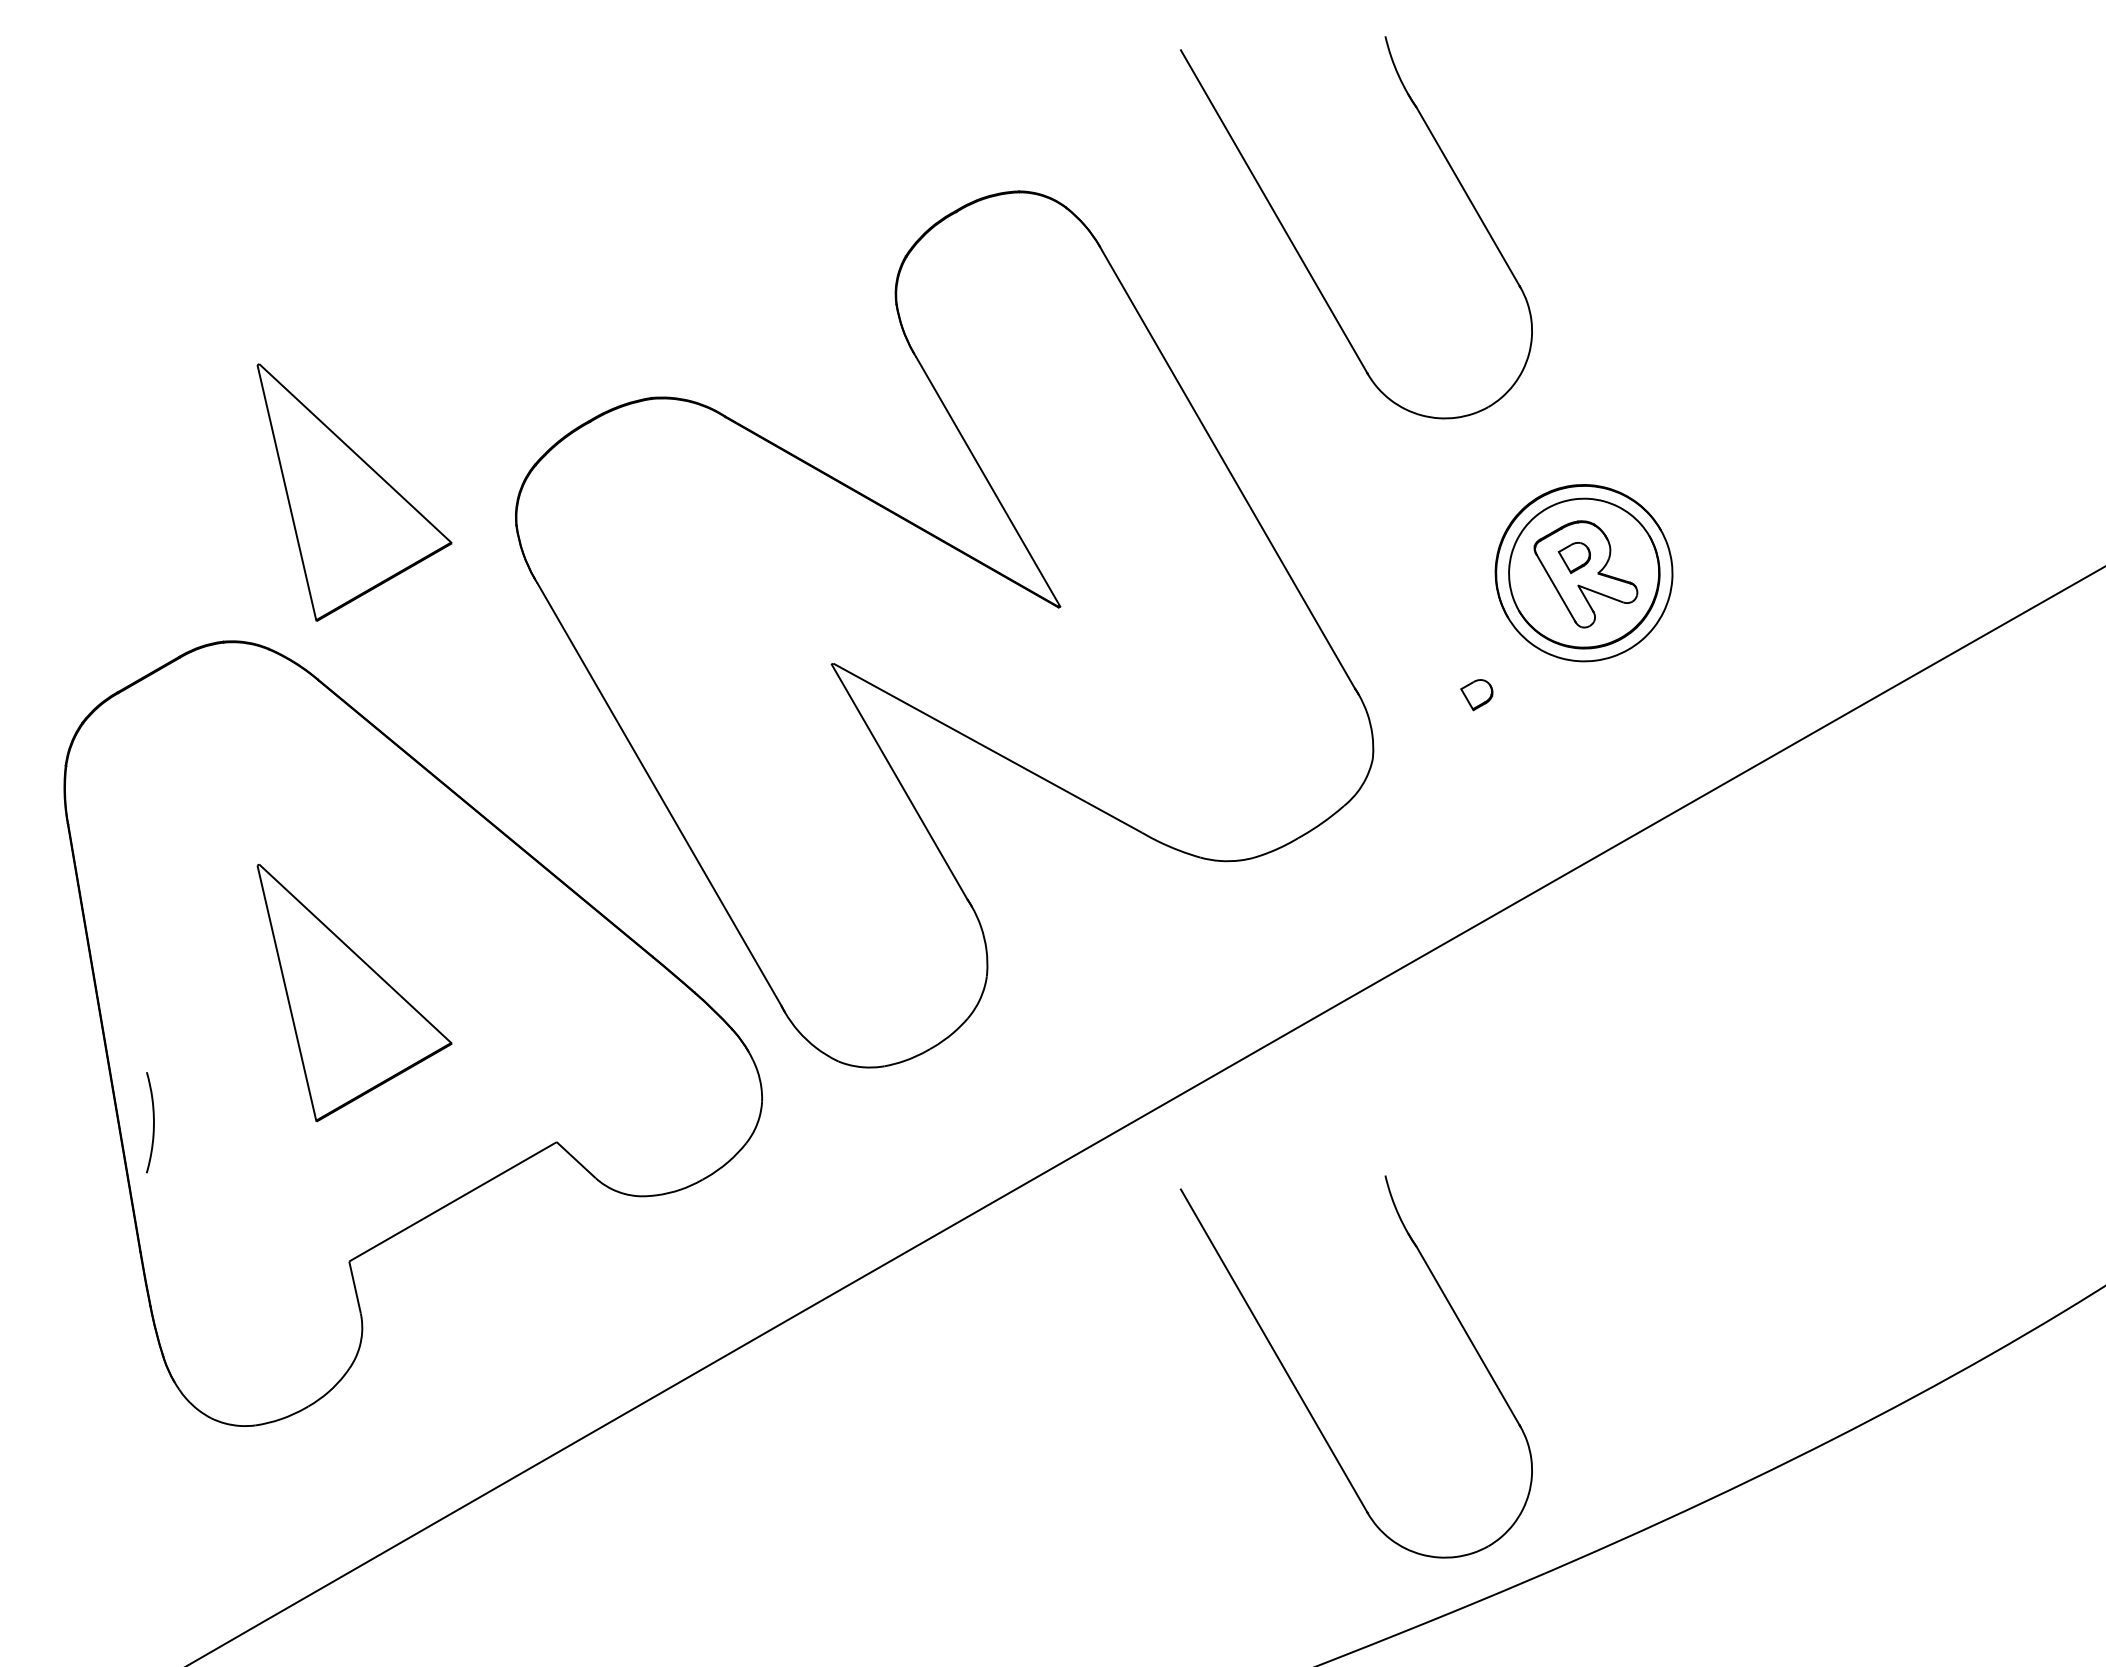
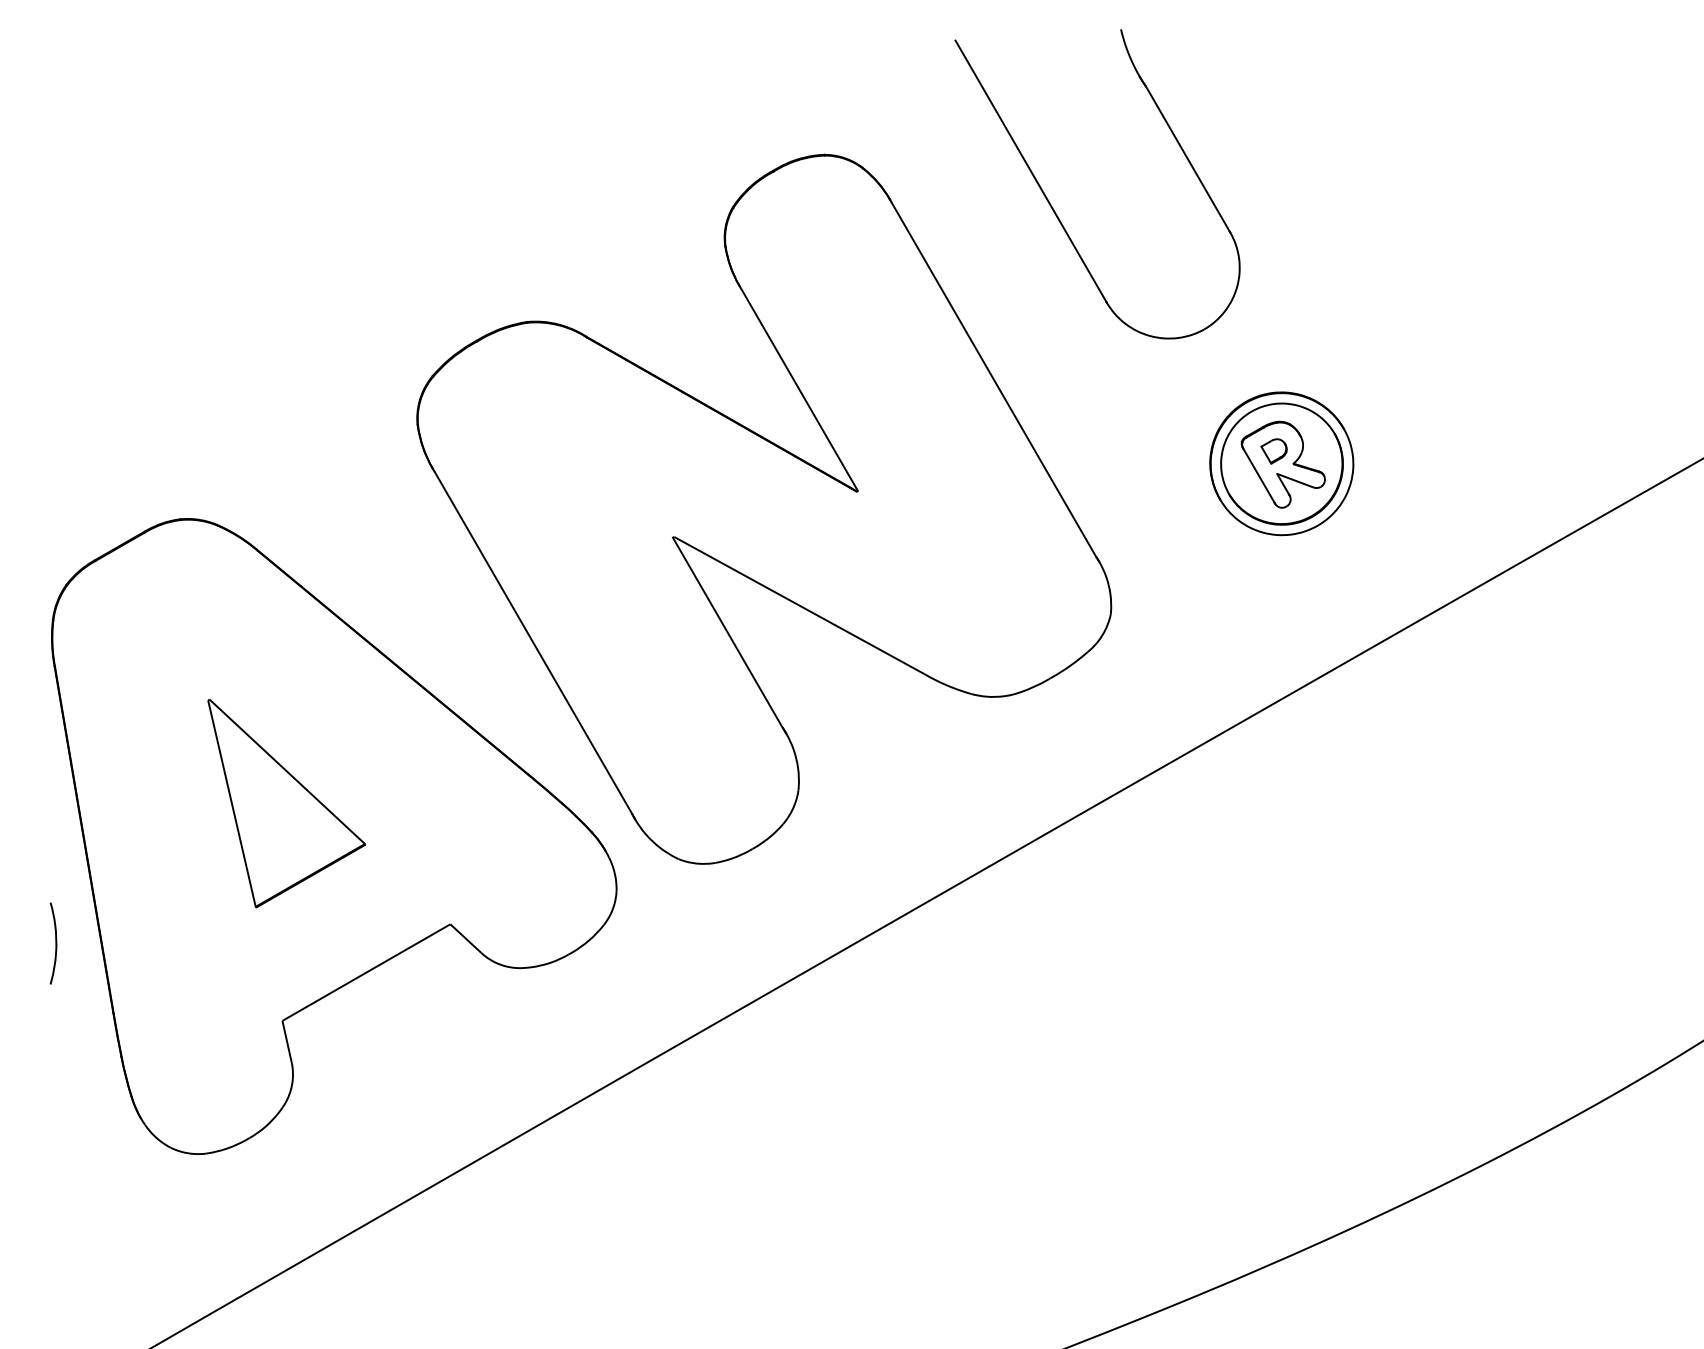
part: (354, 492) -> (286, 398), removed
part: (1476, 695) -> (1194, 562), removed
curve: (152, 1122) -> (55, 943), moved
part: (1303, 1398) -> (1054, 1131), removed

